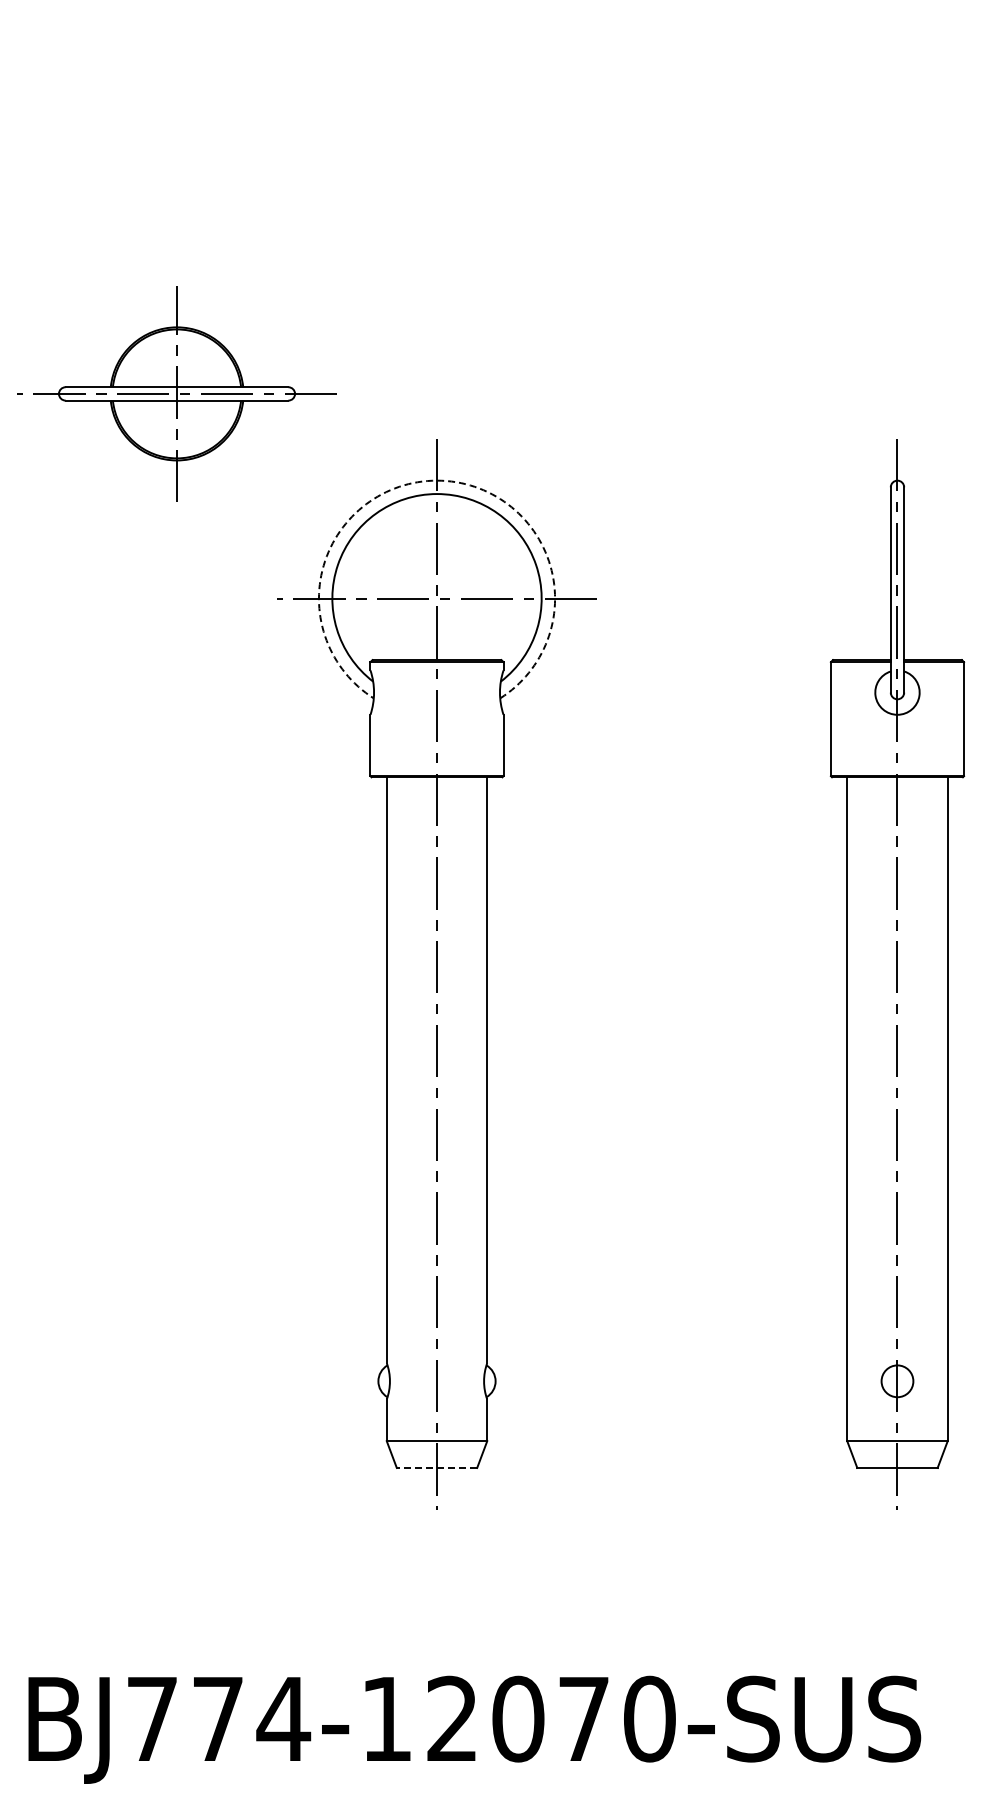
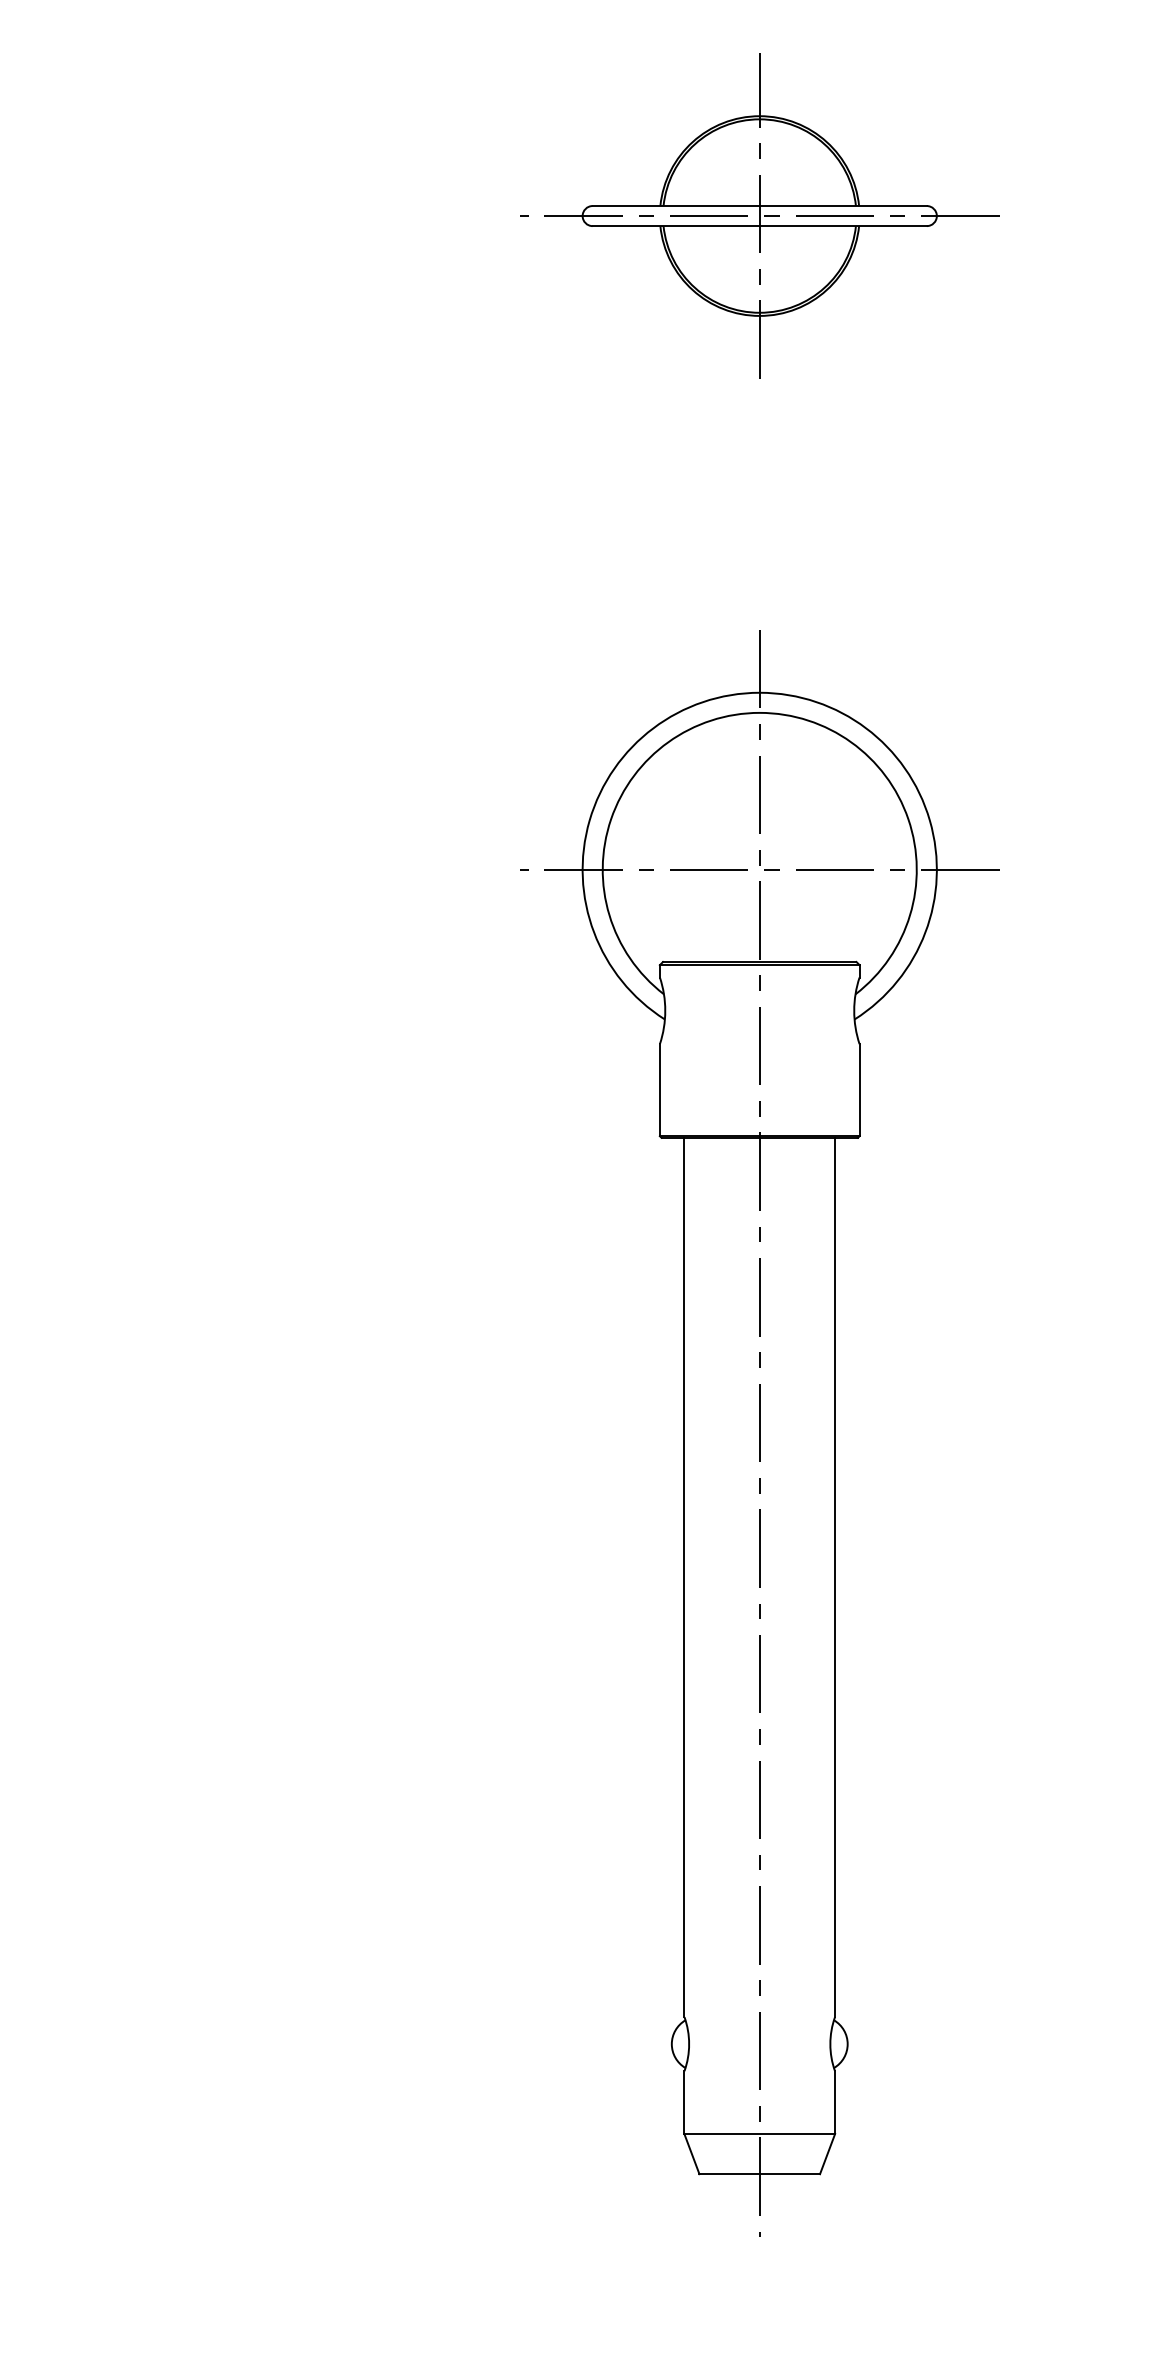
part: (176, 393) -> (758, 215), moved
arc: (437, 480) -> (760, 692), dashed -> solid
line: (436, 1467) -> (758, 2173), dashed -> solid

